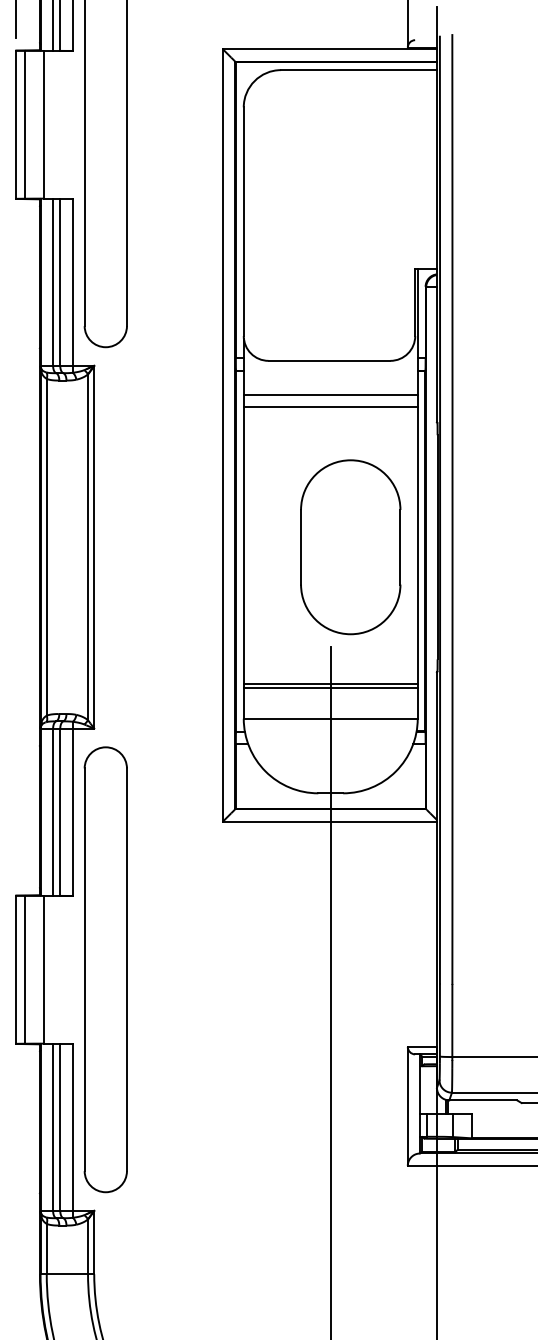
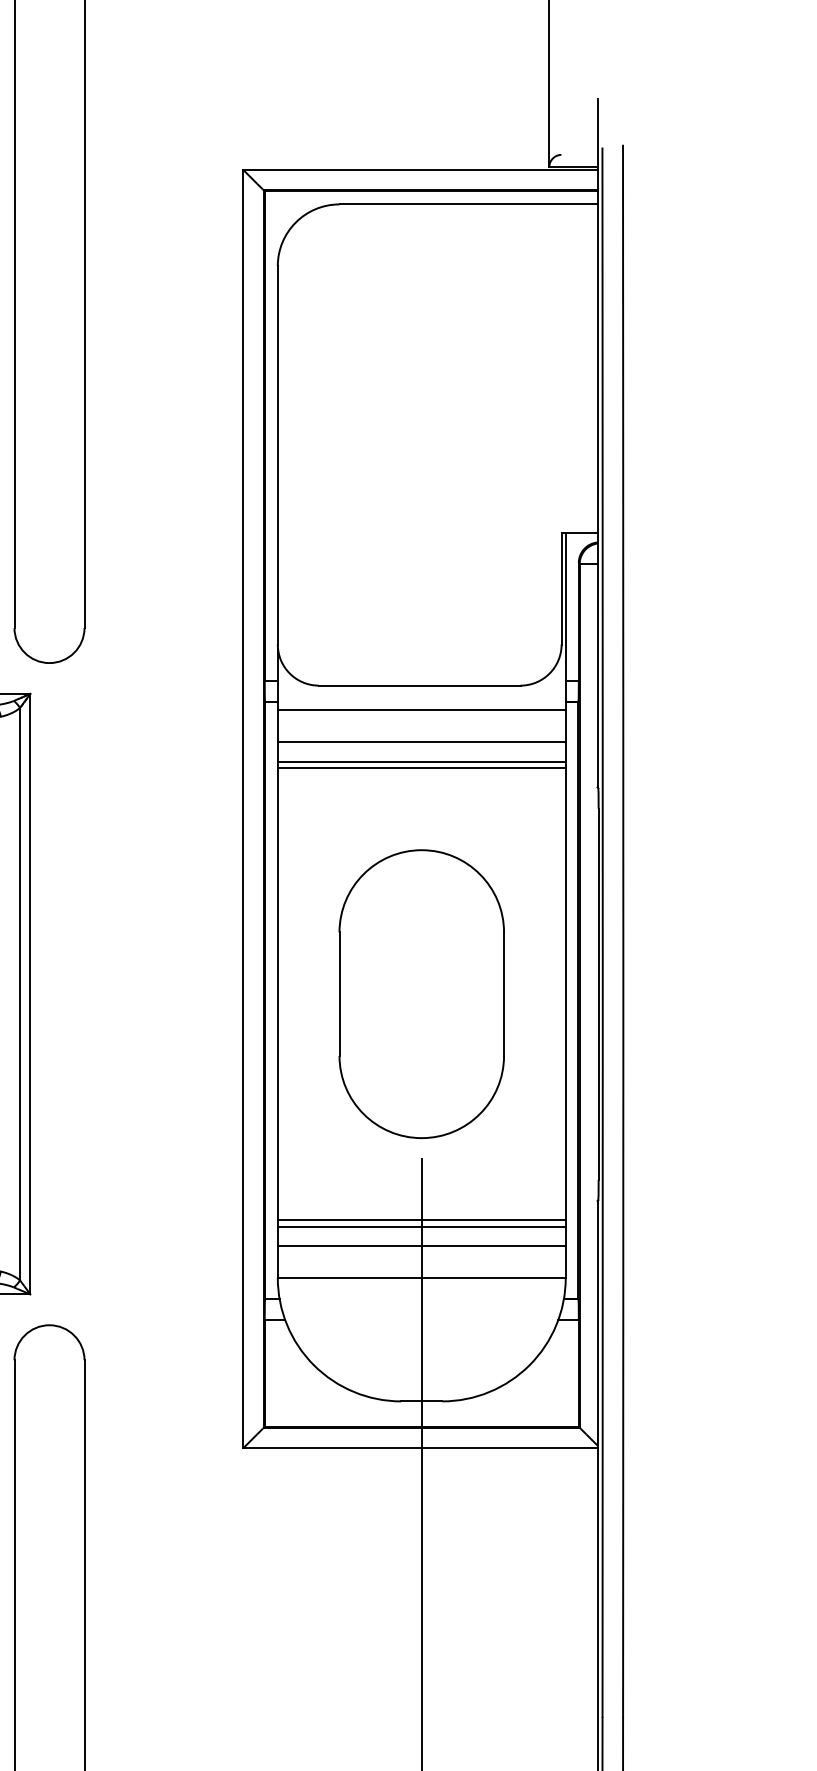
line: (330, 375) -> (421, 709), added
line: (330, 410) -> (421, 767), added
part: (350, 547) -> (421, 994), moved
line: (330, 699) -> (421, 1246), added

